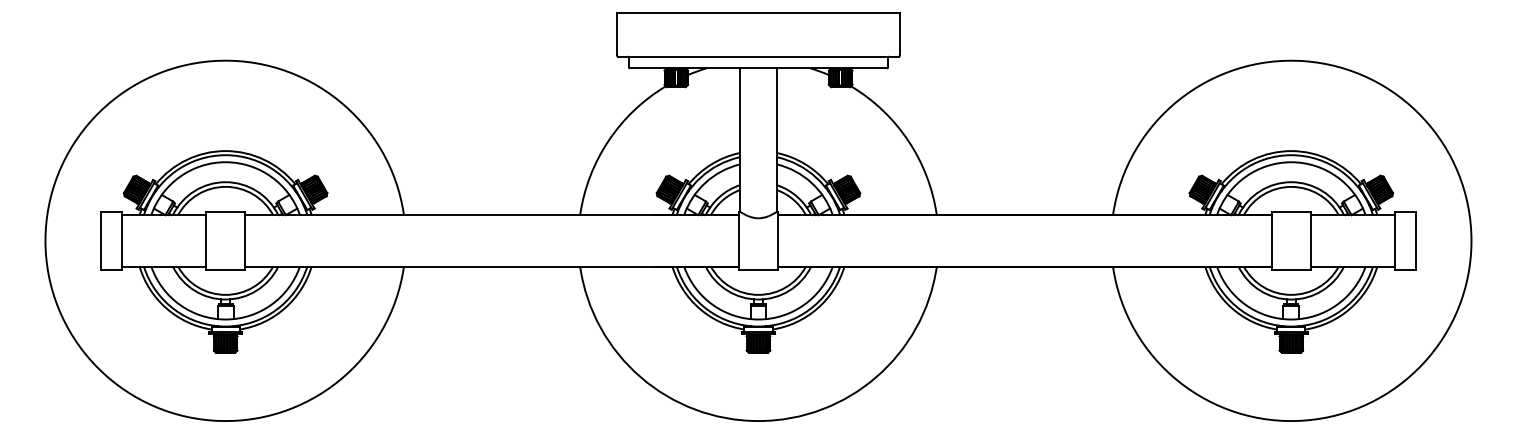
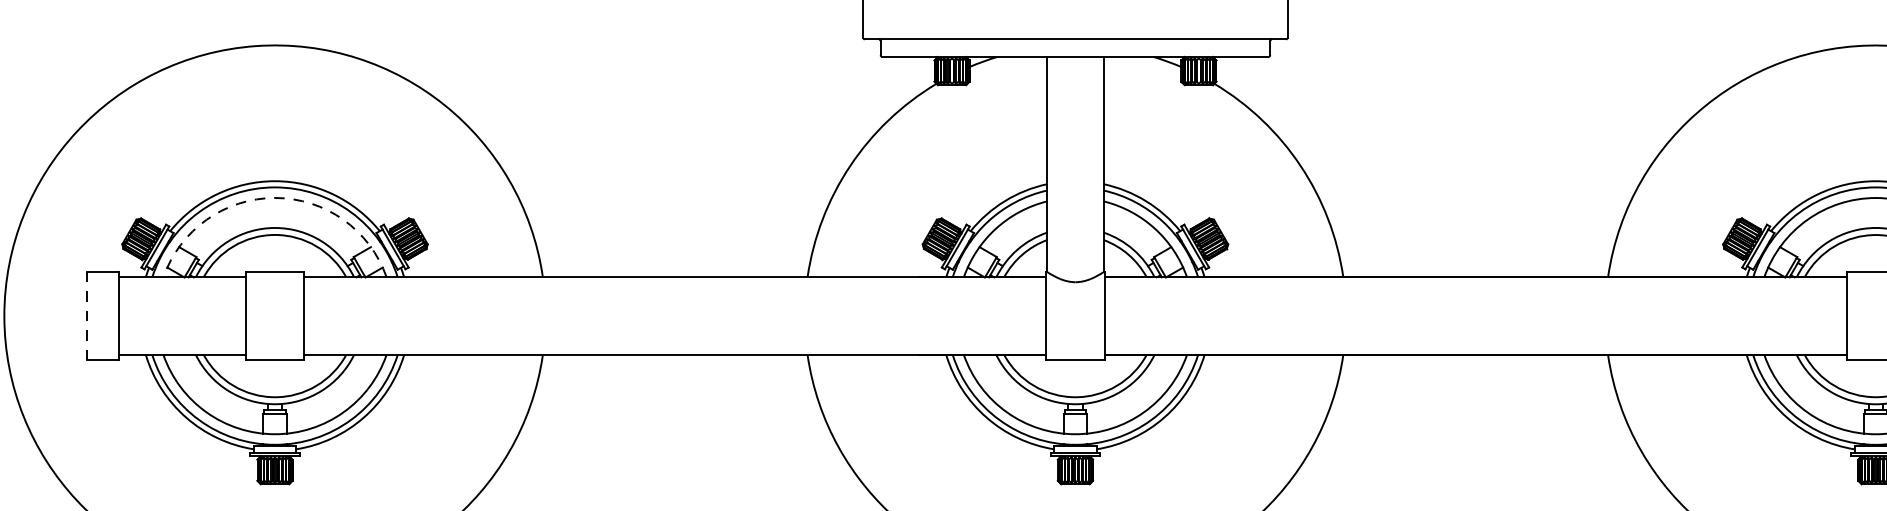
arc: (225, 162) -> (274, 198), solid -> dashed
line: (100, 240) -> (87, 315), solid -> dashed

